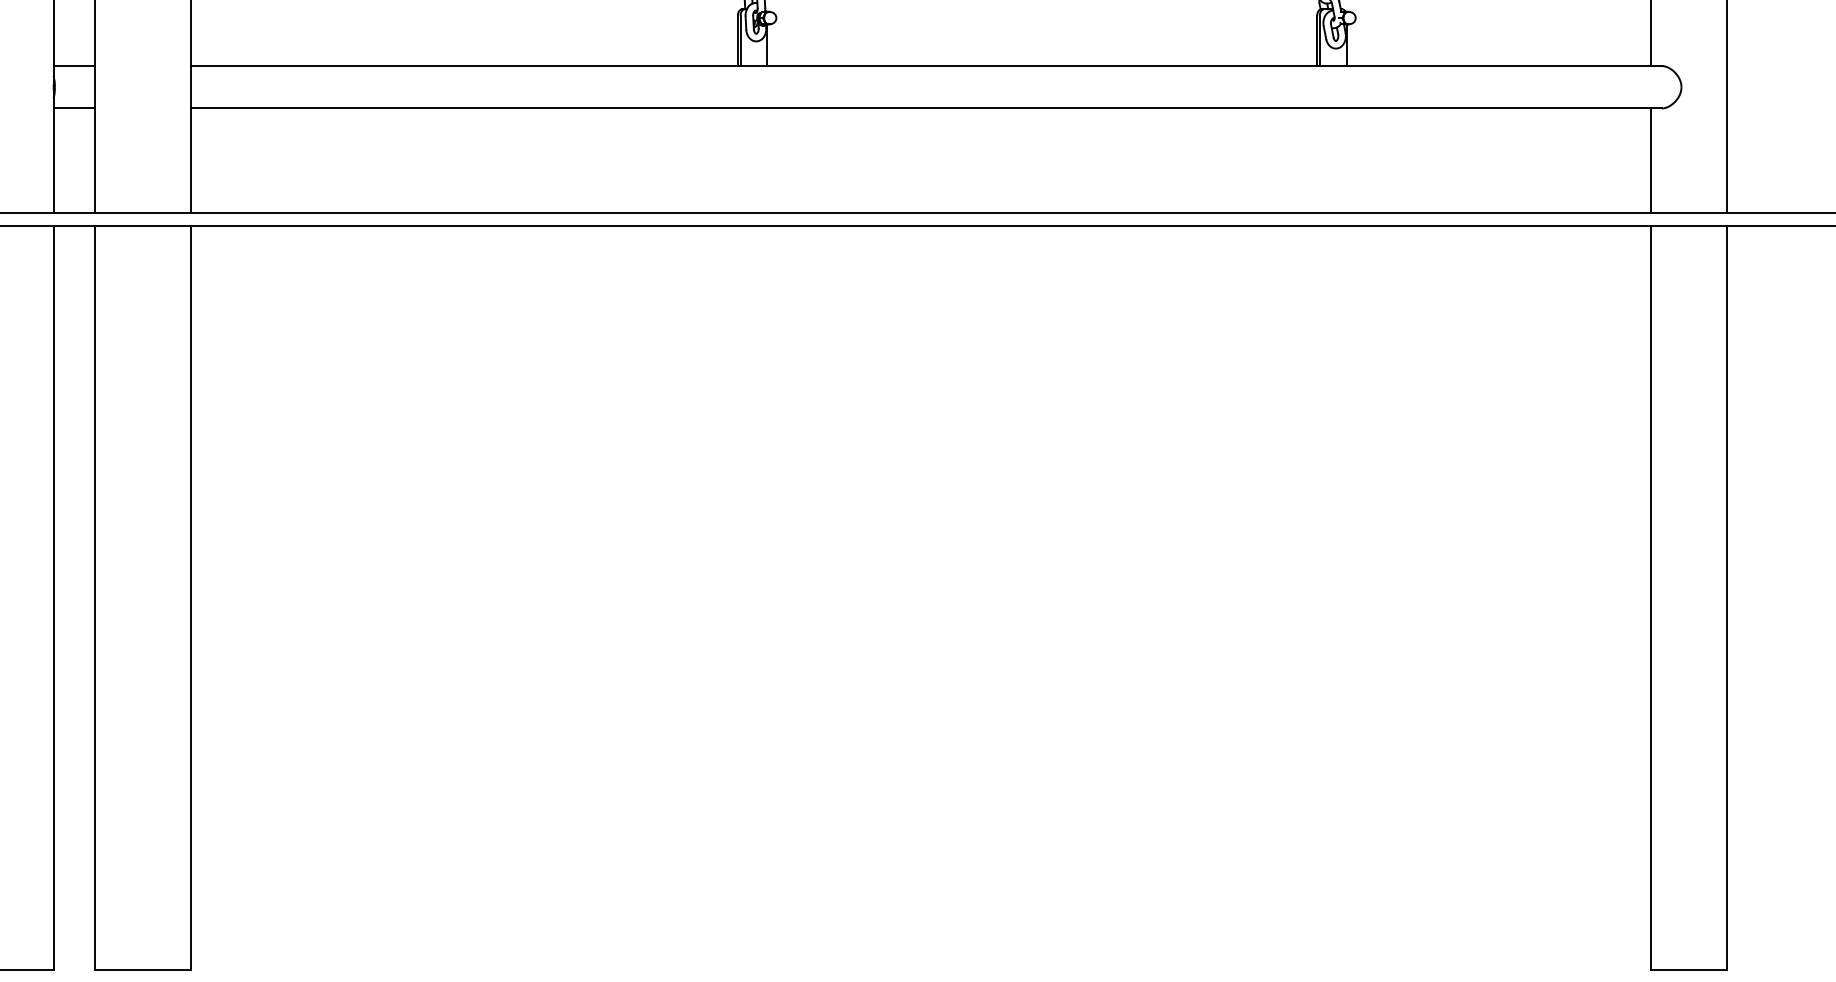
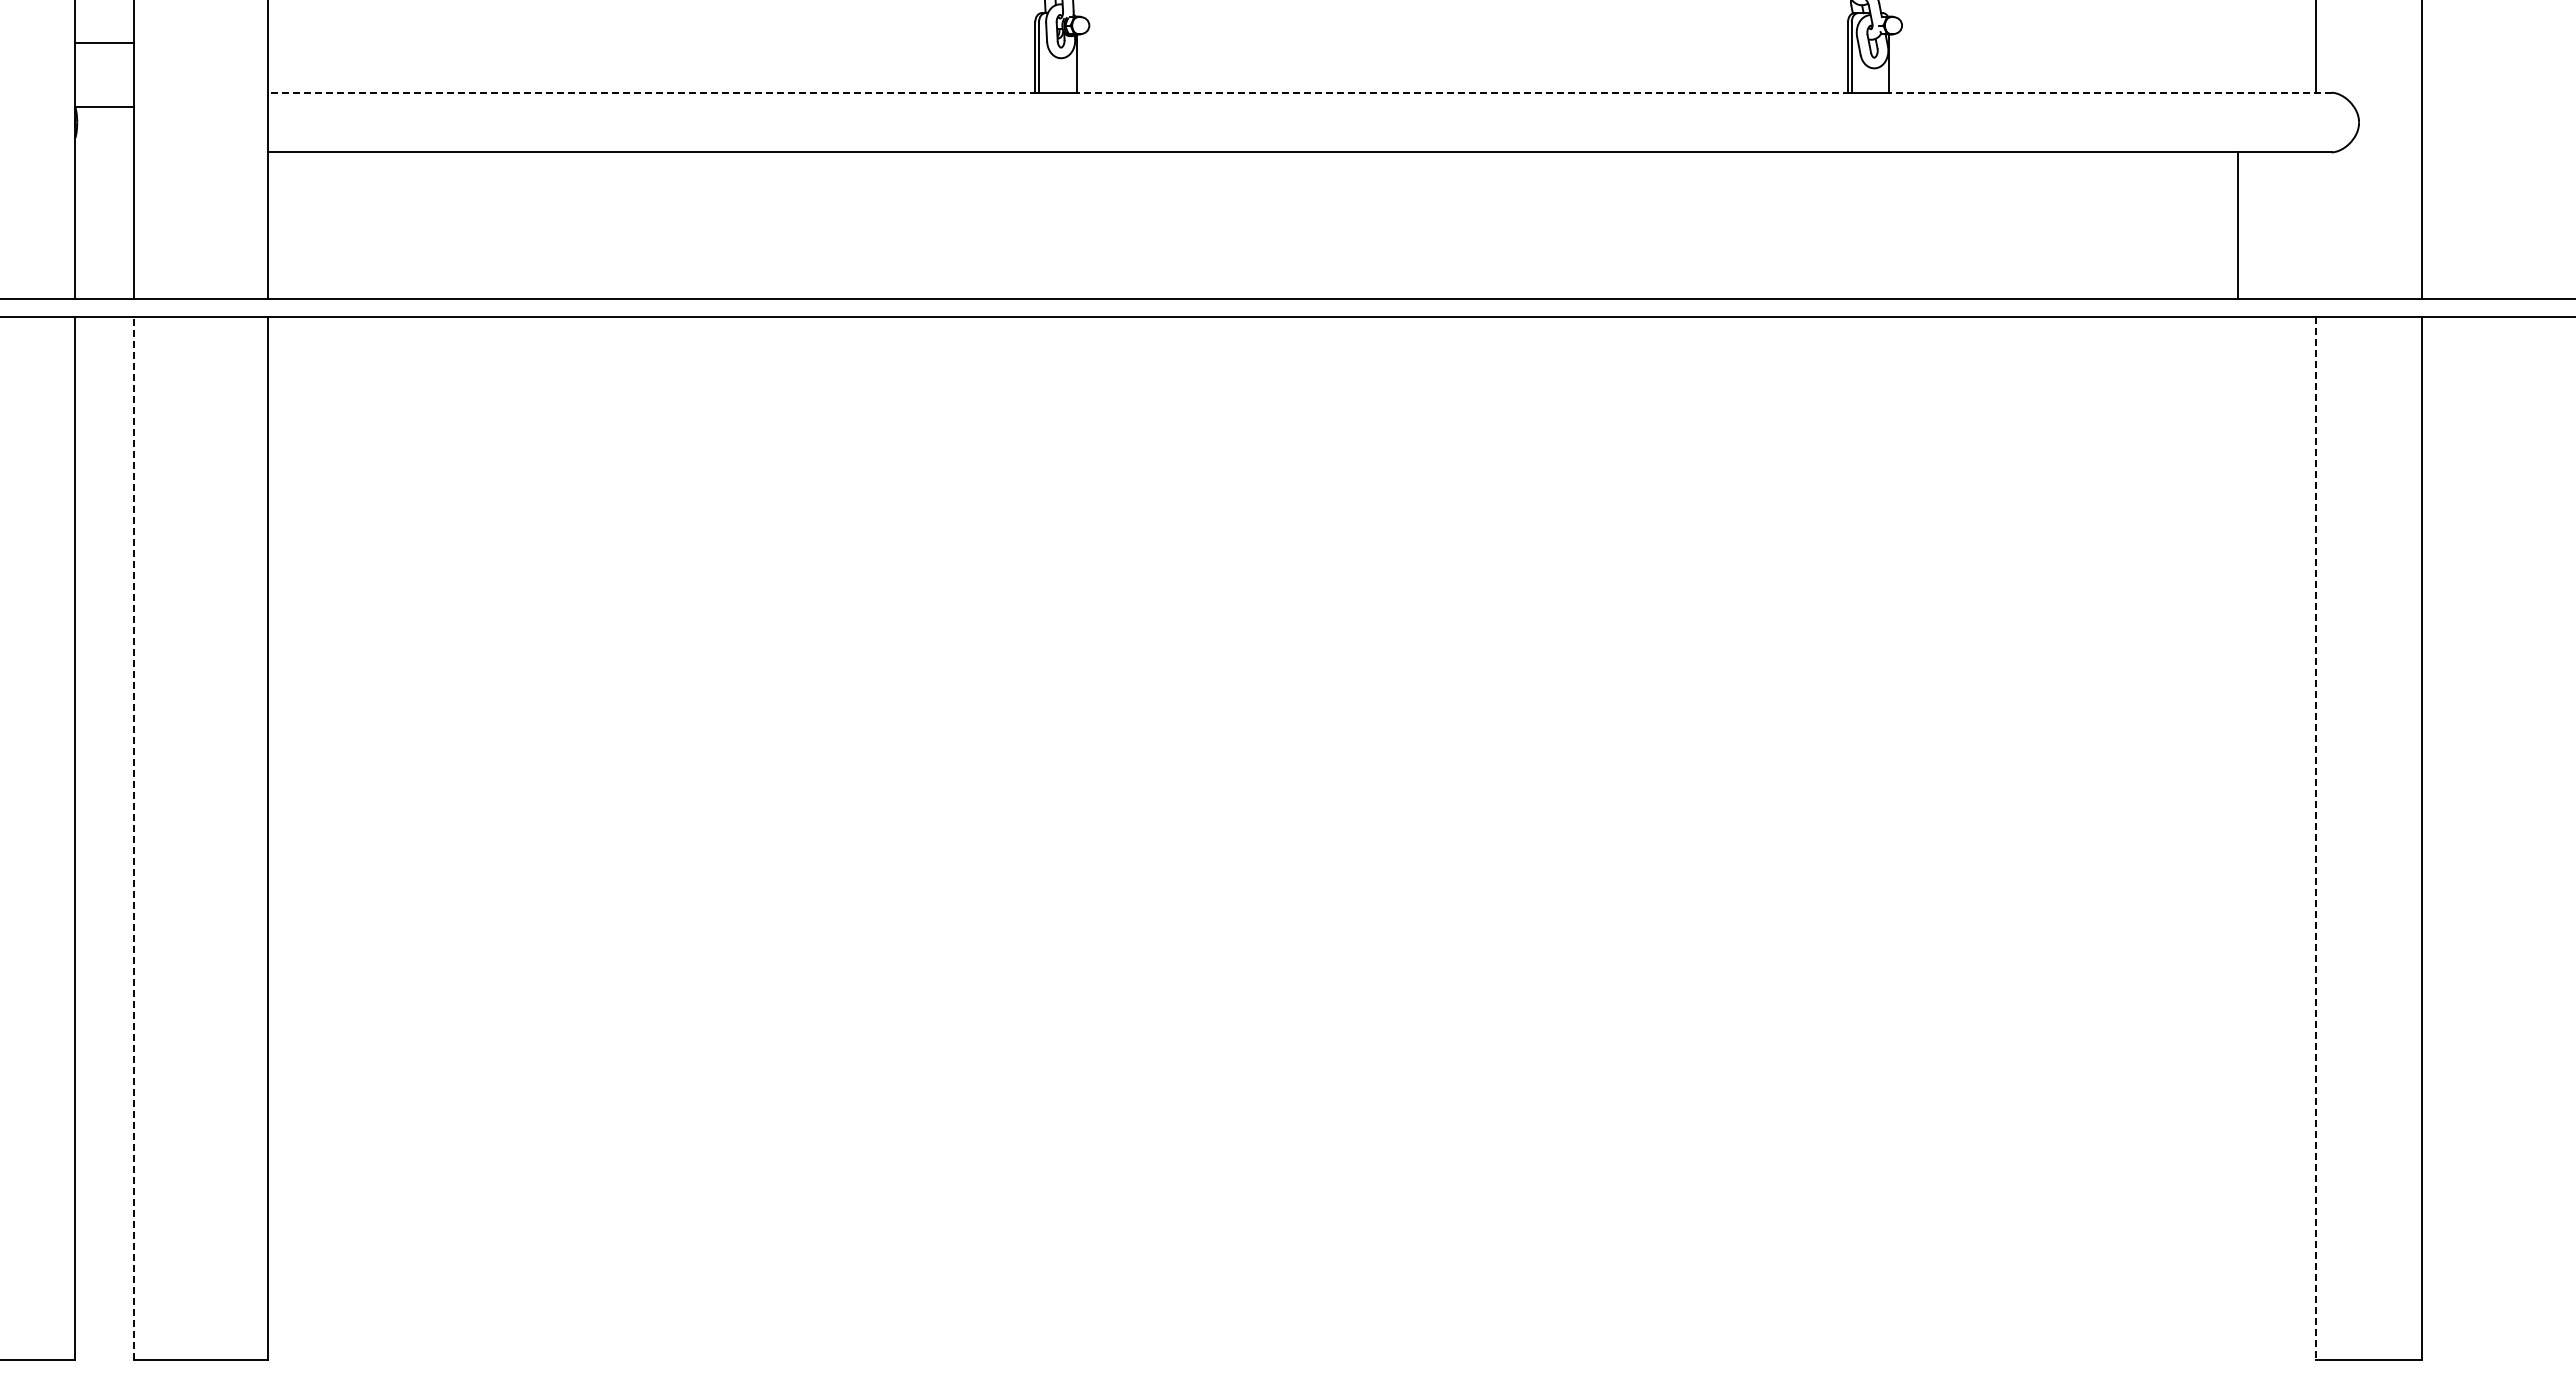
line: (74, 65) -> (104, 42), moved
line: (465, 65) -> (652, 92), solid -> dashed
line: (1043, 65) -> (1463, 92), solid -> dashed
line: (1503, 65) -> (2109, 92), solid -> dashed
line: (74, 108) -> (104, 107), moved
line: (1651, 160) -> (2238, 225), moved
line: (95, 597) -> (133, 838), solid -> dashed
line: (1651, 597) -> (2316, 838), solid -> dashed

